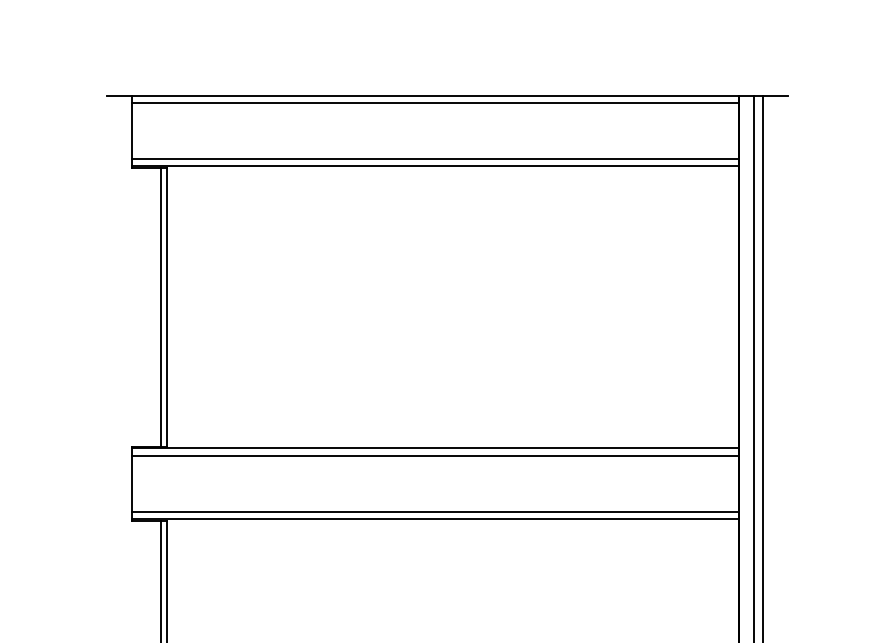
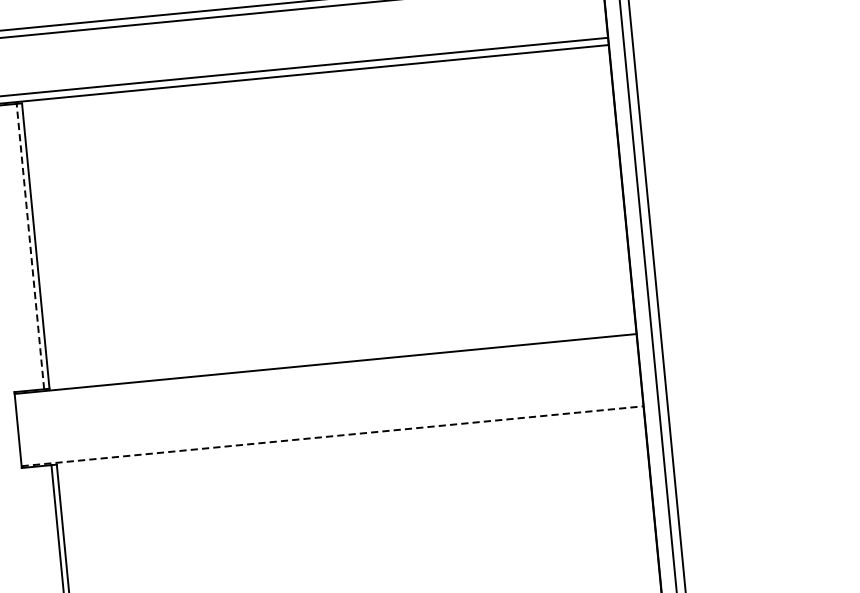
line: (161, 306) -> (30, 245), solid -> dashed
line: (435, 455) -> (326, 371), removed
line: (435, 511) -> (331, 428), removed
line: (436, 518) -> (333, 435), solid -> dashed

